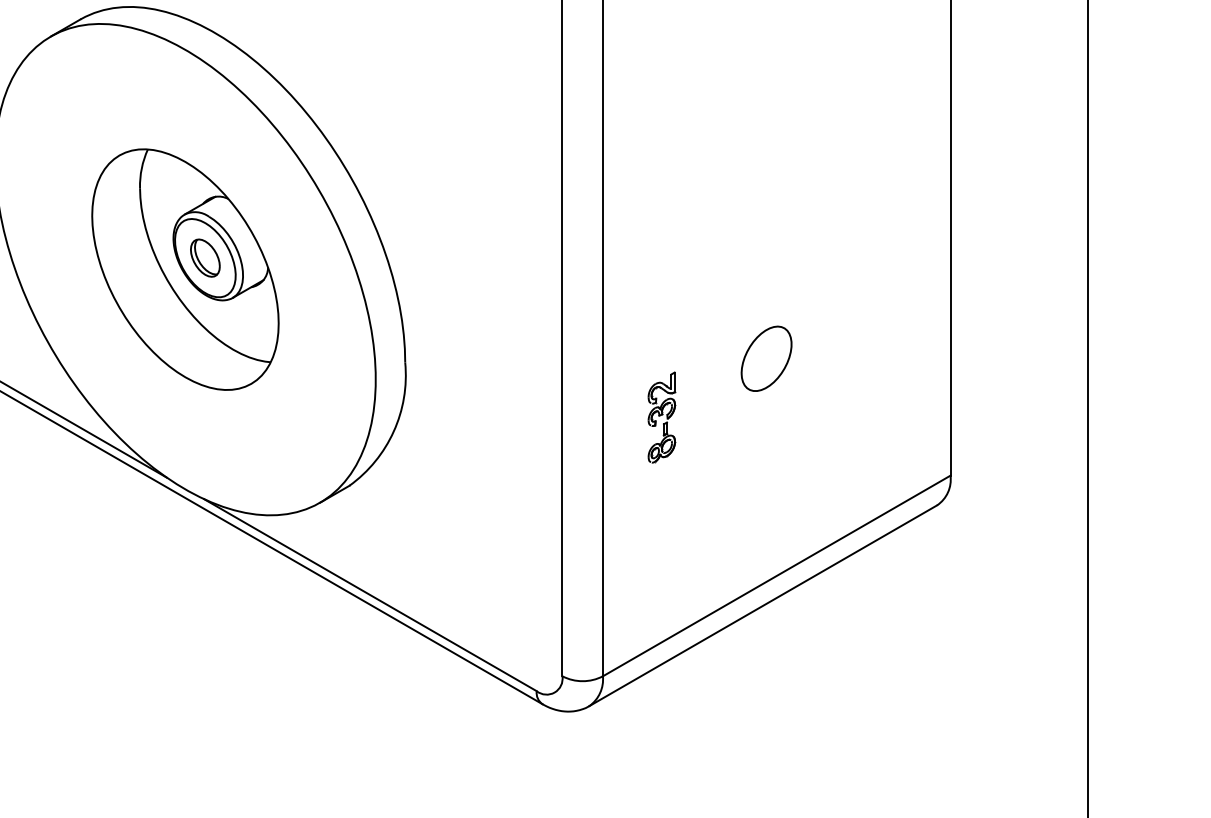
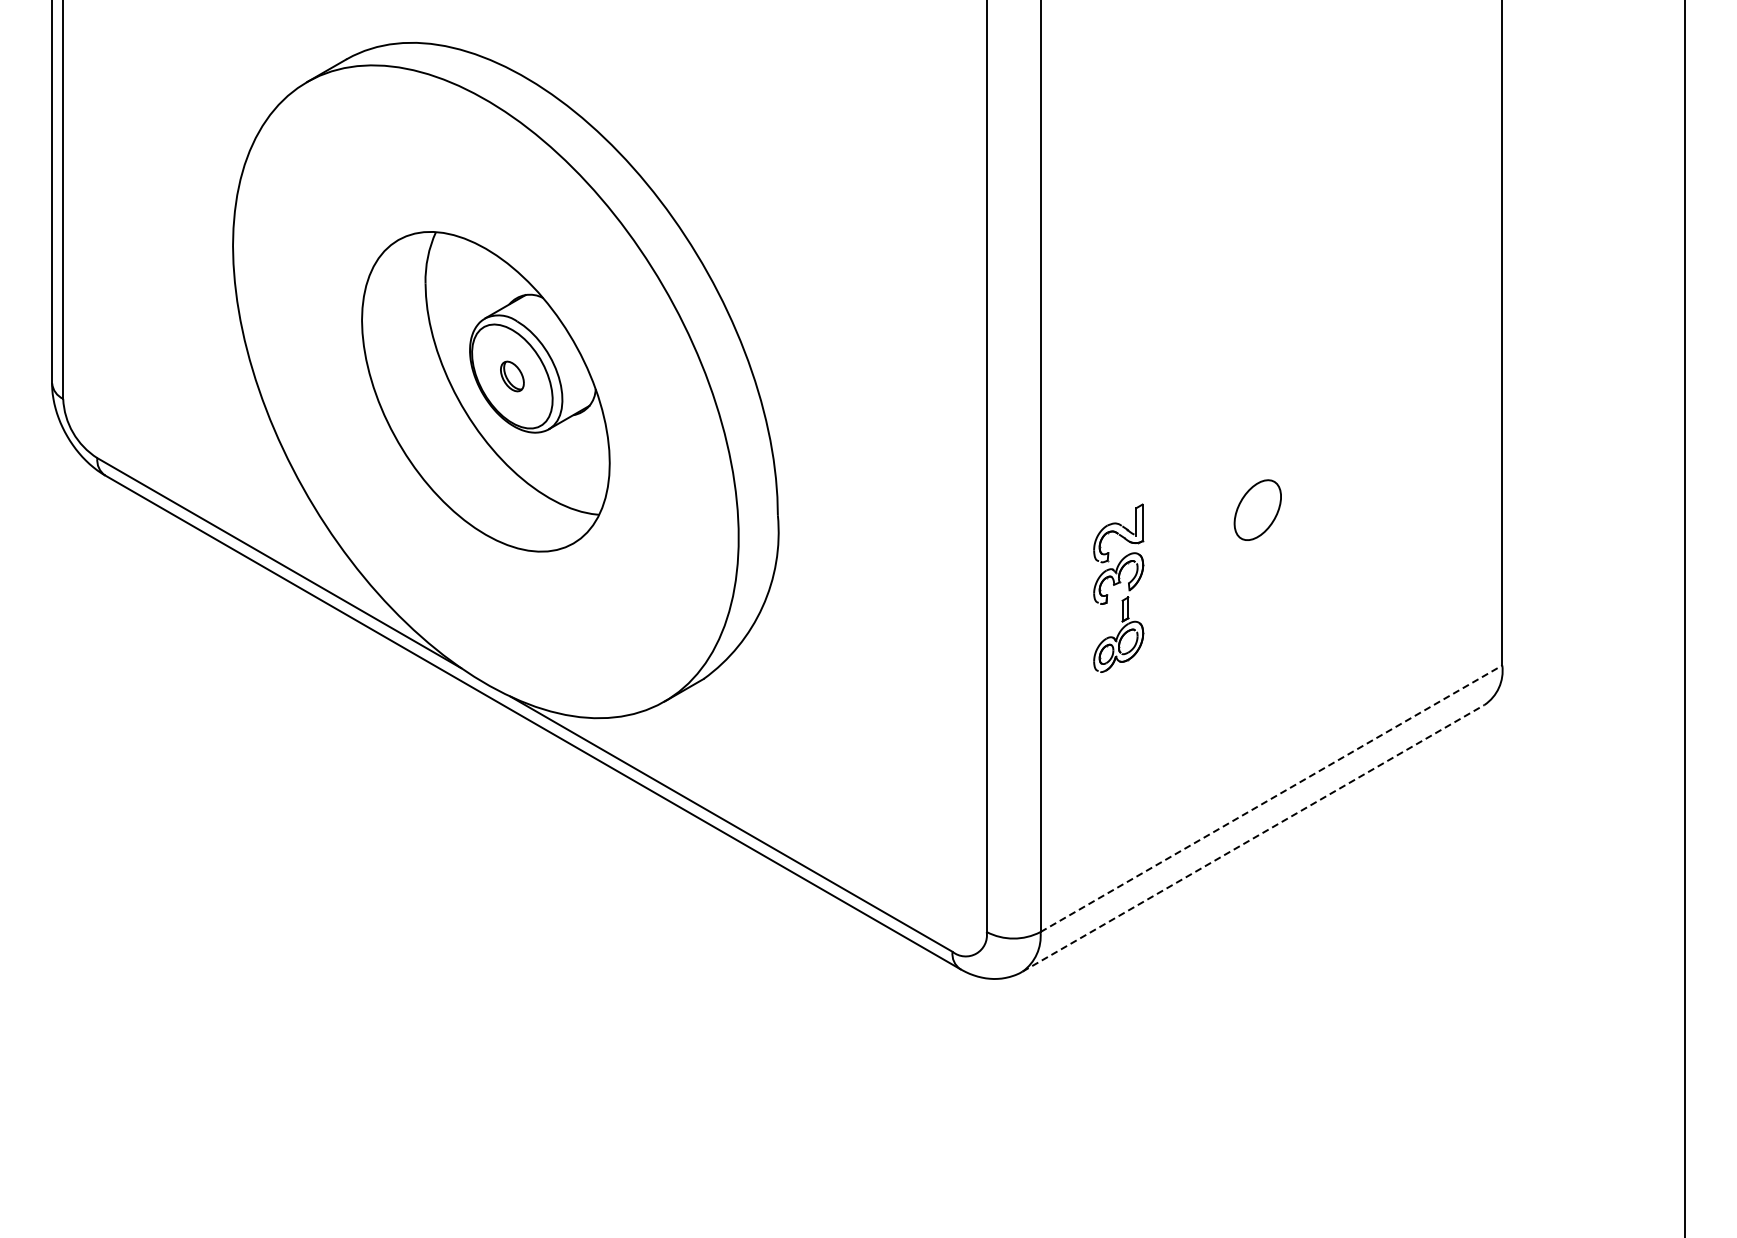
part: (205, 258) -> (512, 376), size x0.6
part: (766, 358) -> (1257, 509), size x0.7
part: (661, 417) -> (1118, 588), size x1.4
line: (776, 575) -> (1271, 798), solid -> dashed
line: (763, 605) -> (1253, 838), solid -> dashed

